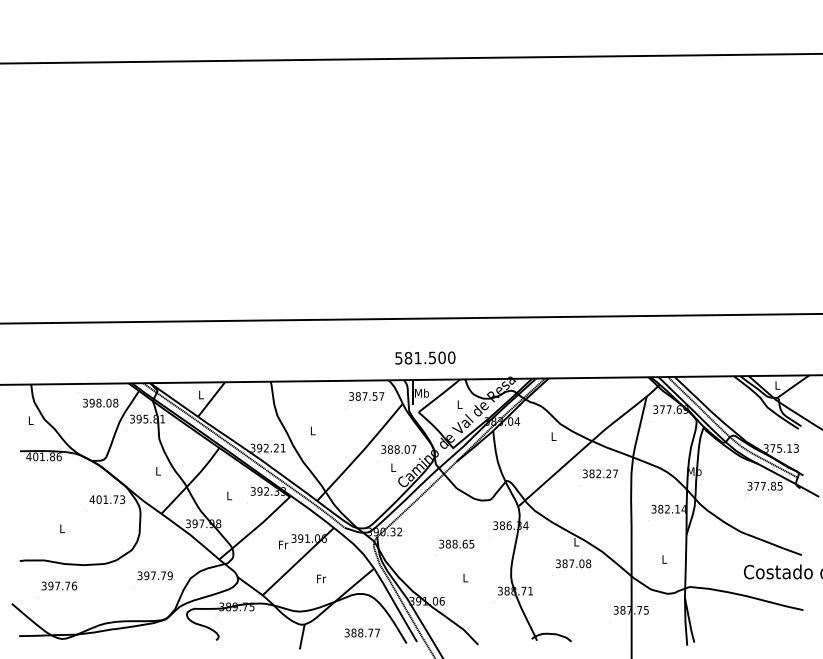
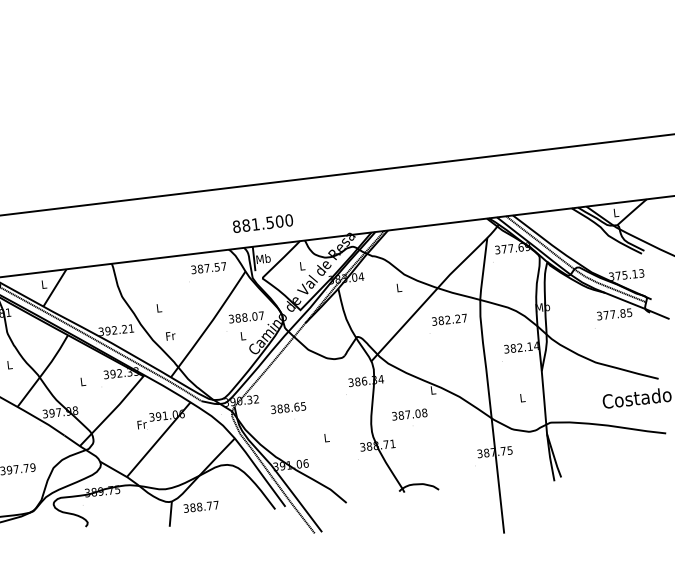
text: (398, 358) -> (236, 226), 581.500 -> 881.500
text: (456, 543) -> (288, 407), moved
text: (573, 563) -> (409, 414), moved
text: (321, 578) -> (170, 335), moved
text: (361, 632) -> (200, 506), moved

